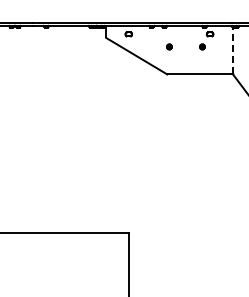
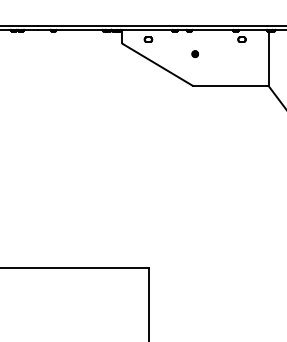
part: (202, 46) -> (233, 53), removed
line: (233, 50) -> (268, 58), dashed -> solid

